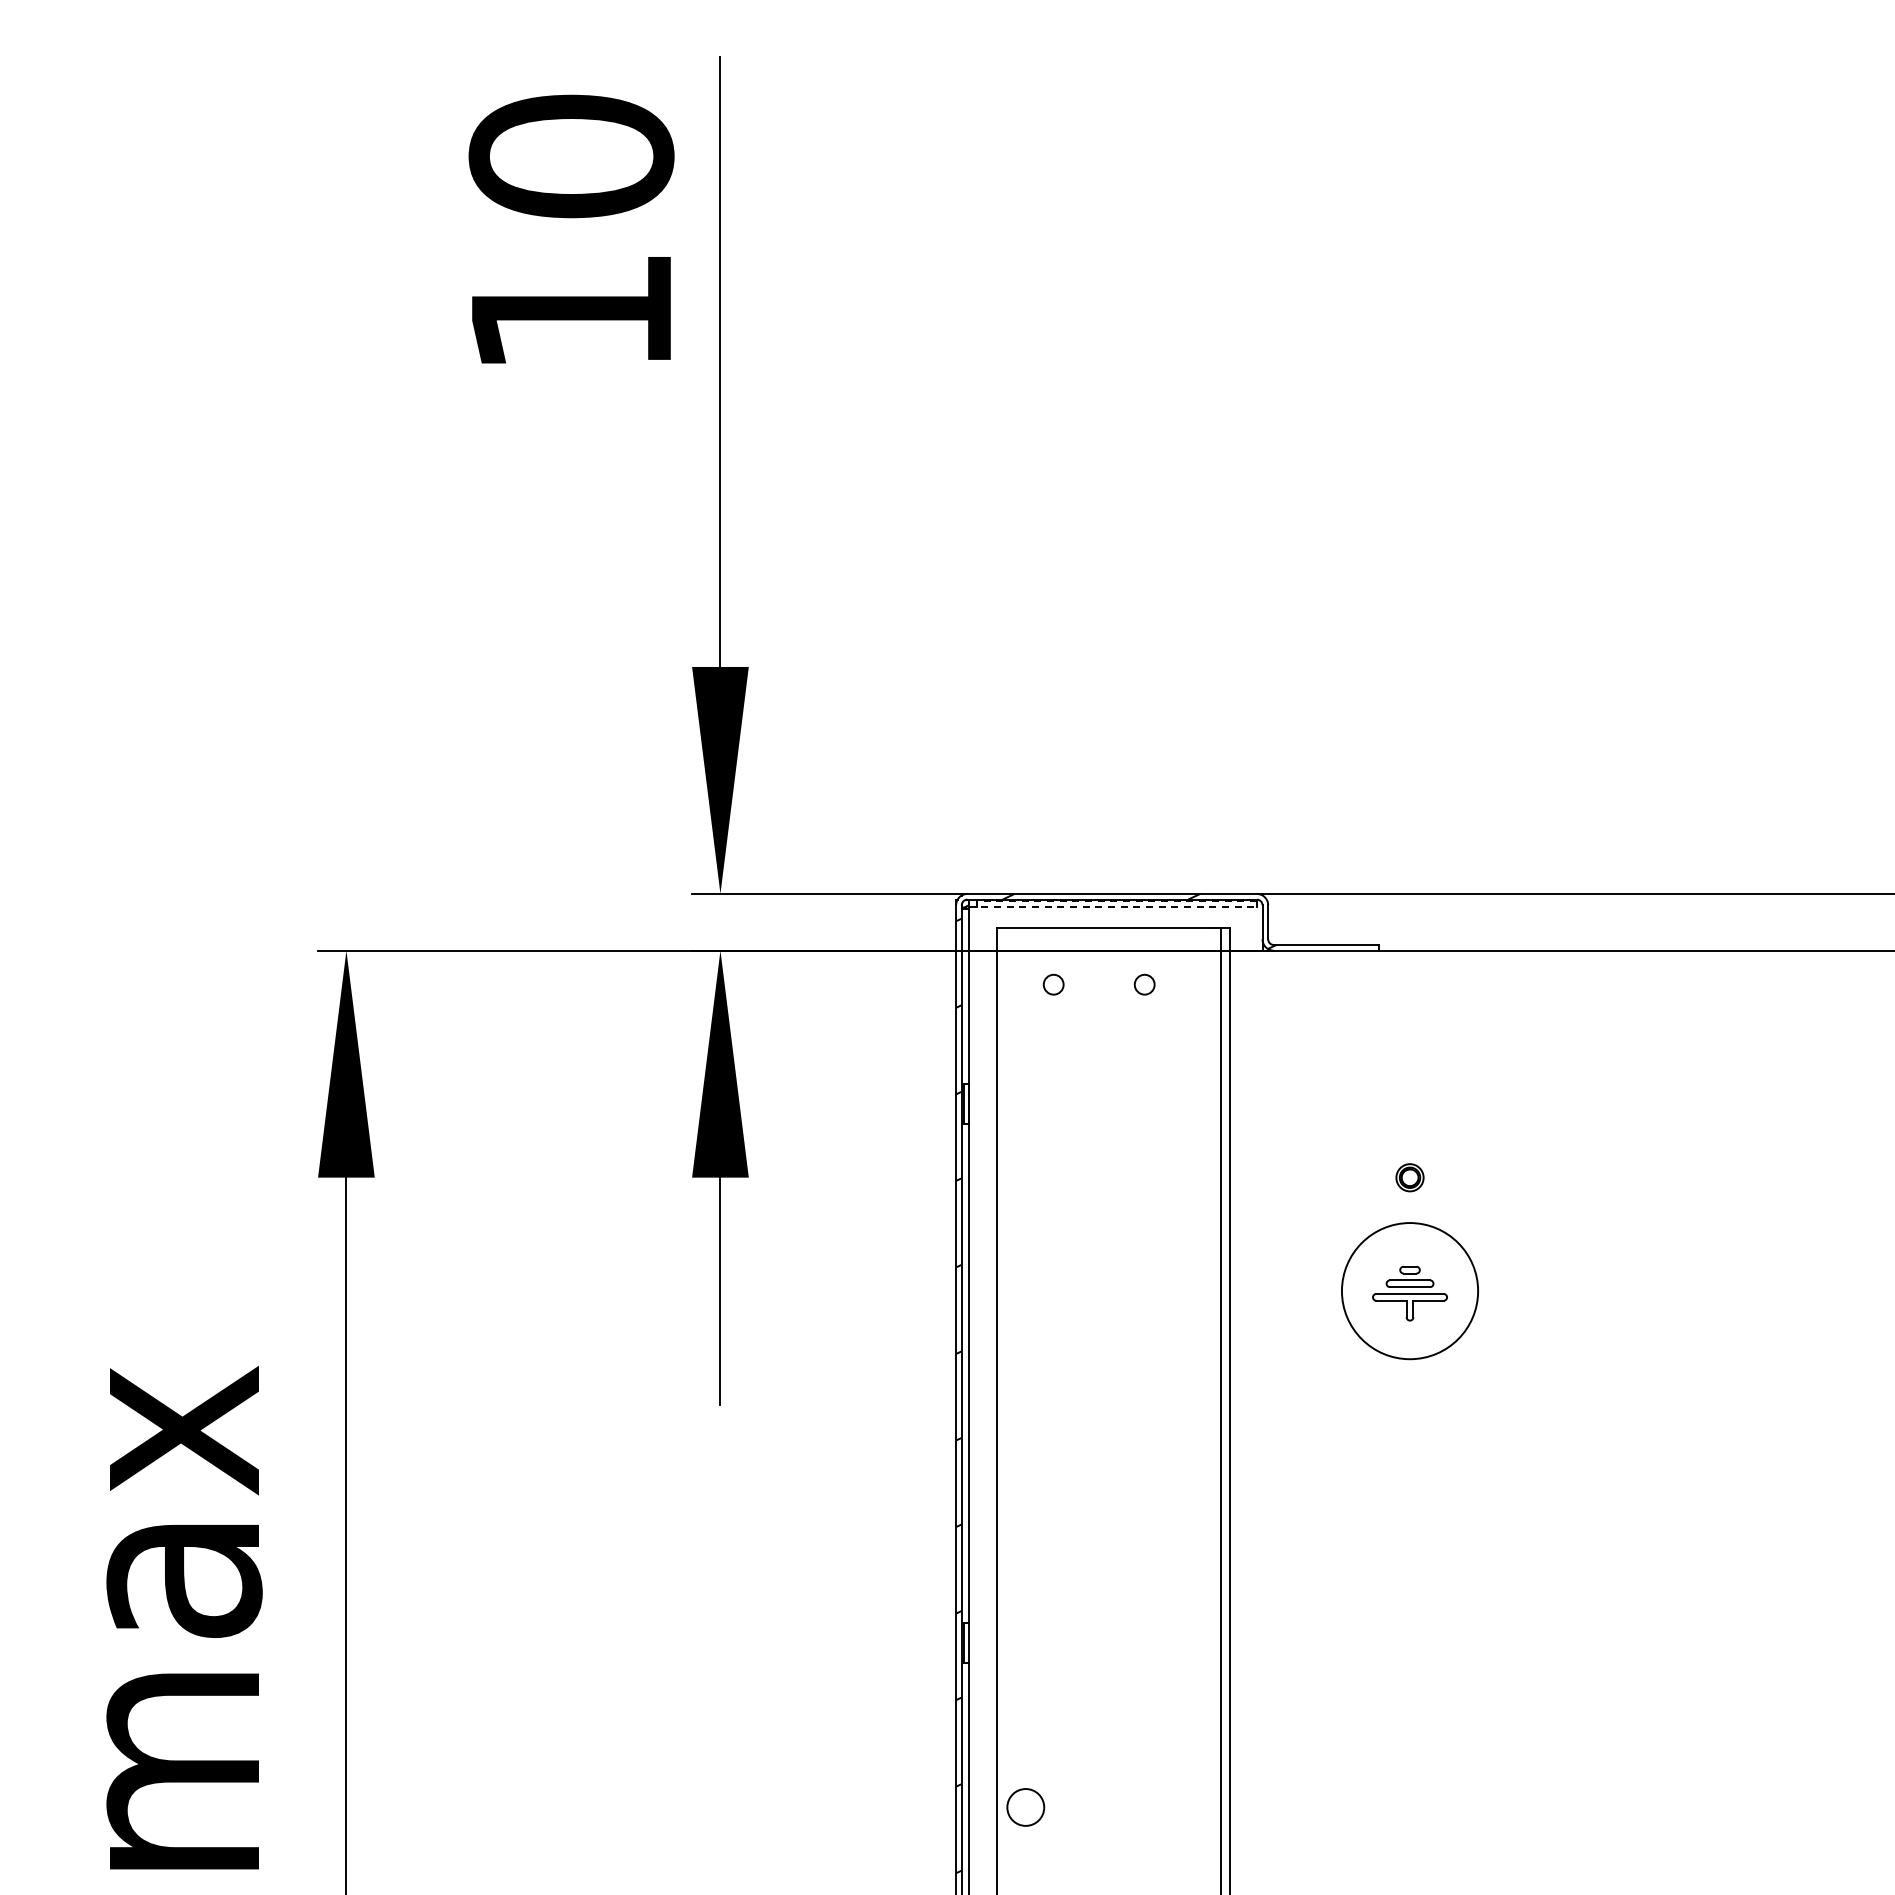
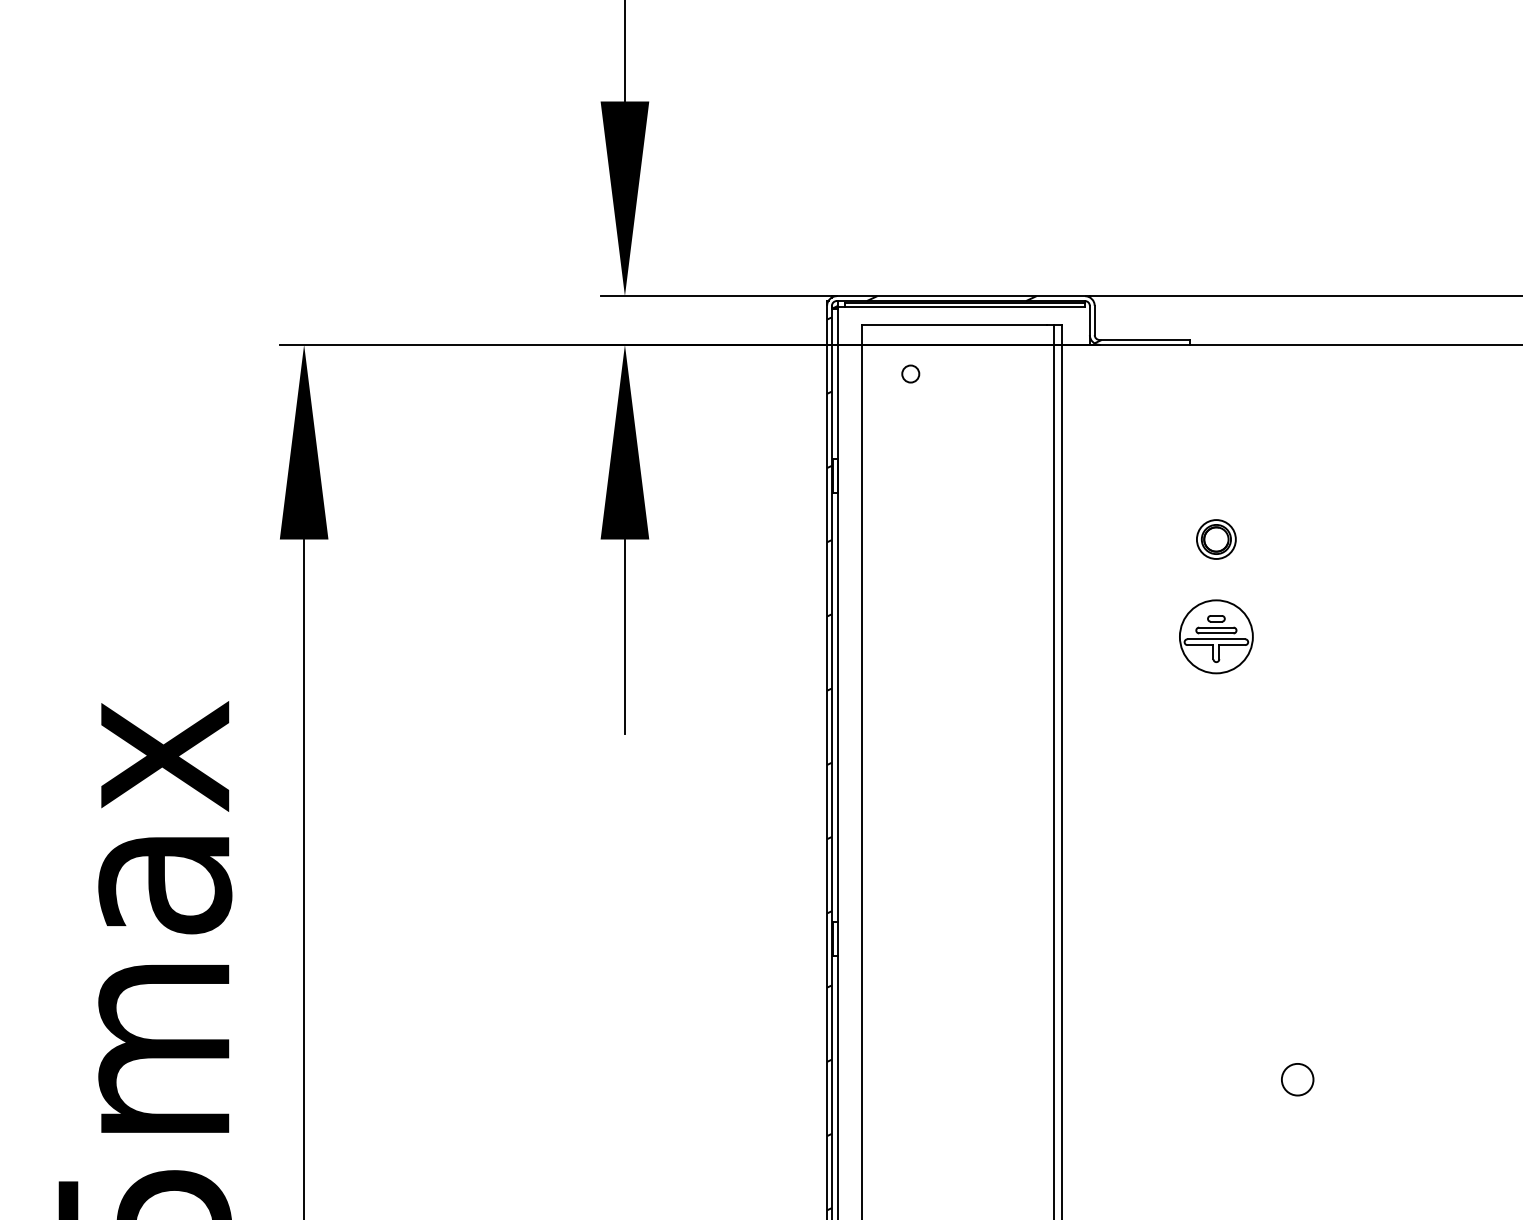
line: (1116, 901) -> (964, 302), dashed -> solid
line: (1113, 907) -> (962, 307), dashed -> solid
circle: (1144, 984) -> (988, 373), removed
part: (1409, 1177) -> (1215, 539), size x1.67
circle: (1409, 1290) -> (1215, 636), size x0.62
circle: (1025, 1807) -> (1297, 1079), moved

